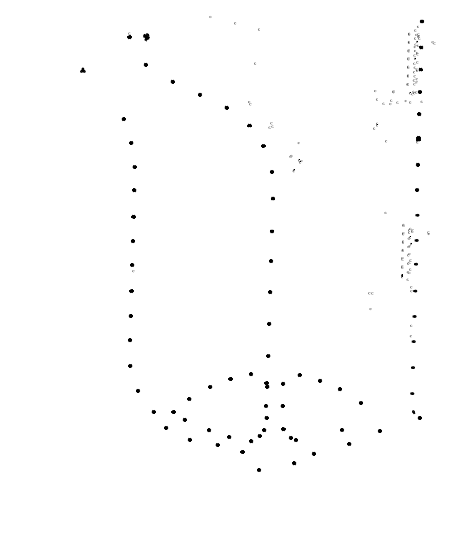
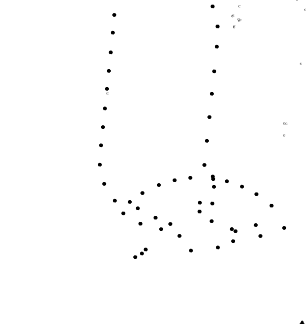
part: (266, 384) -> (212, 177), moved
part: (257, 435) -> (140, 253), moved
part: (293, 438) -> (233, 229), moved

